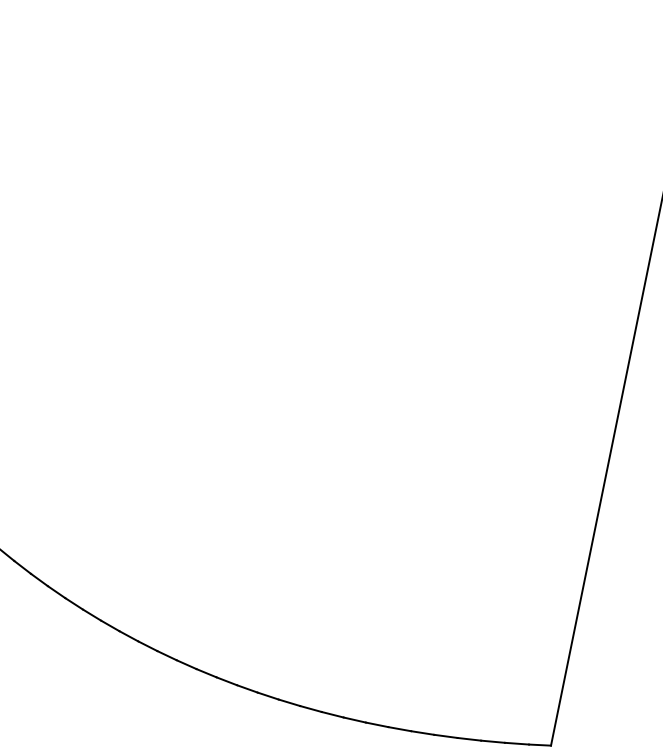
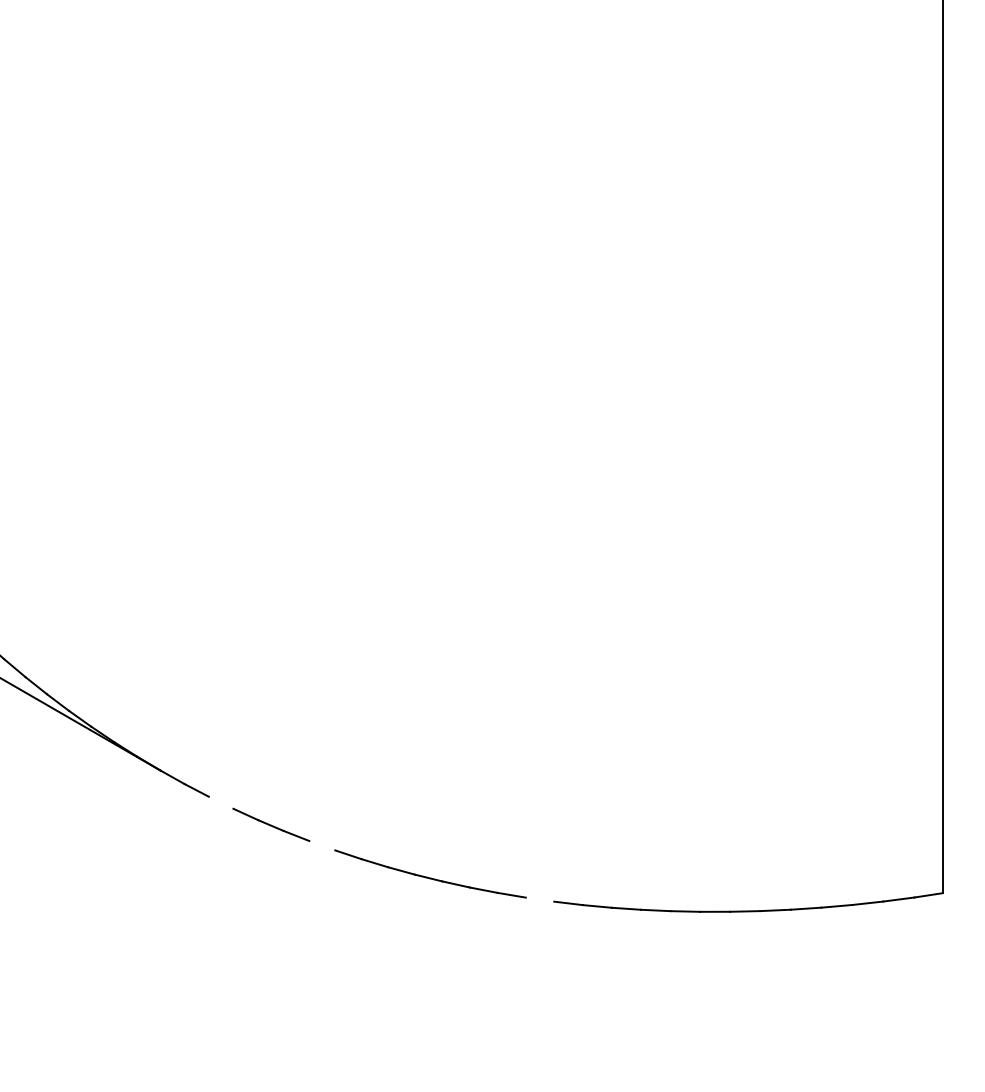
line: (22, 567) -> (220, 802), removed
line: (92, 614) -> (322, 845), removed
line: (247, 688) -> (539, 899), removed

